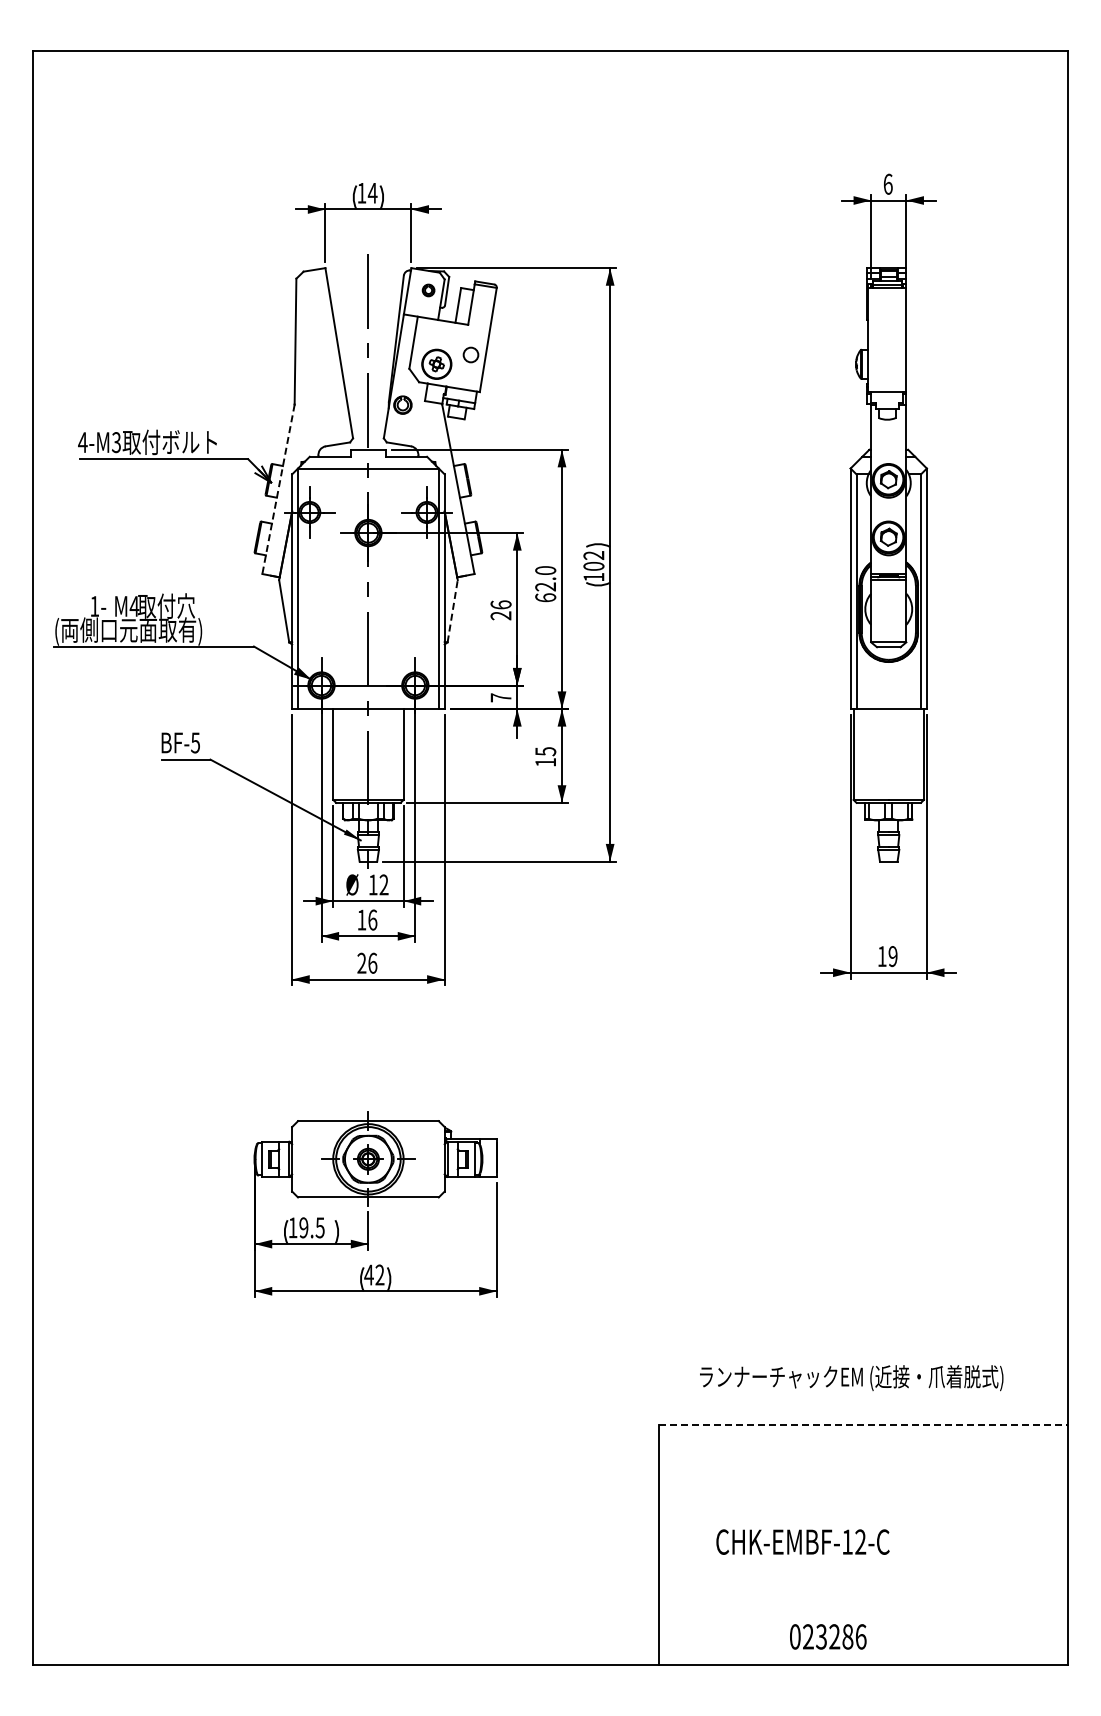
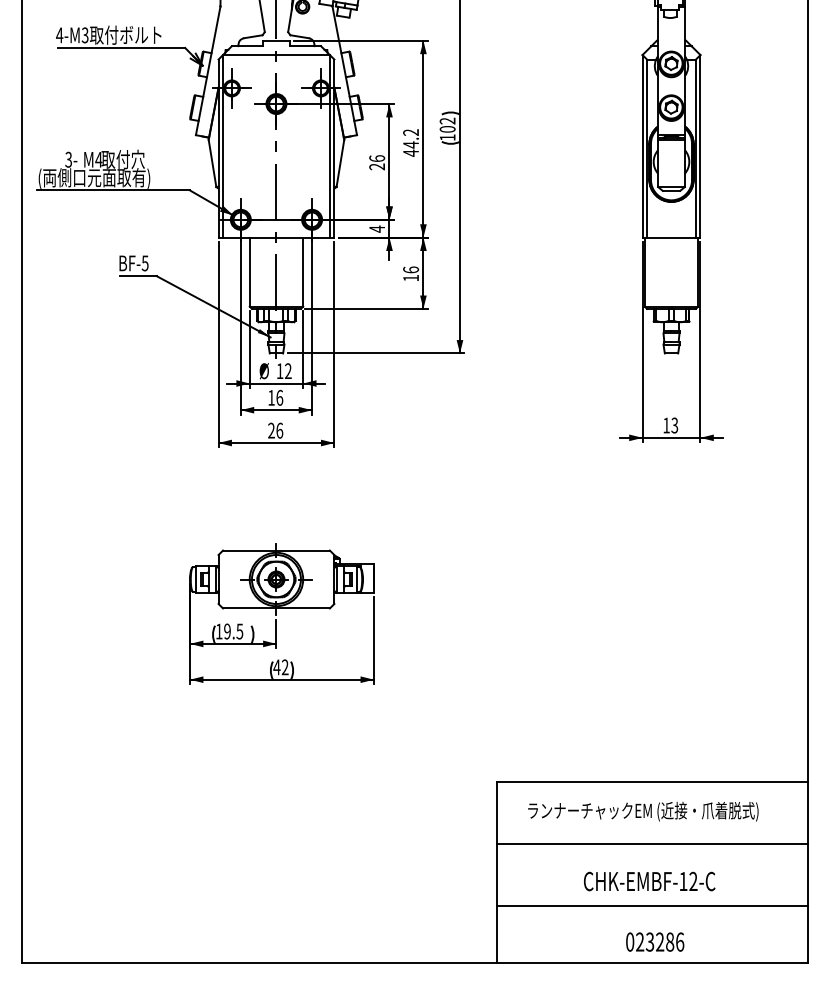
line: (278, 489) -> (208, 70), dashed -> solid
text: (545, 584) -> (410, 143), 62.0 -> 44.2
text: (94, 605) -> (68, 159), 1- -> 3-
line: (452, 611) -> (340, 163), dashed -> solid
text: (500, 697) -> (376, 228), 7 -> 4
text: (545, 751) -> (410, 269), 15 -> 16
text: (892, 956) -> (674, 425), 19 -> 13
text: (851, 1378) -> (643, 811), moved
line: (863, 1425) -> (652, 781), dashed -> solid
line: (863, 1507) -> (652, 843), added
text: (802, 1541) -> (649, 881), moved
line: (863, 1589) -> (652, 906), added
text: (828, 1636) -> (655, 941), moved

